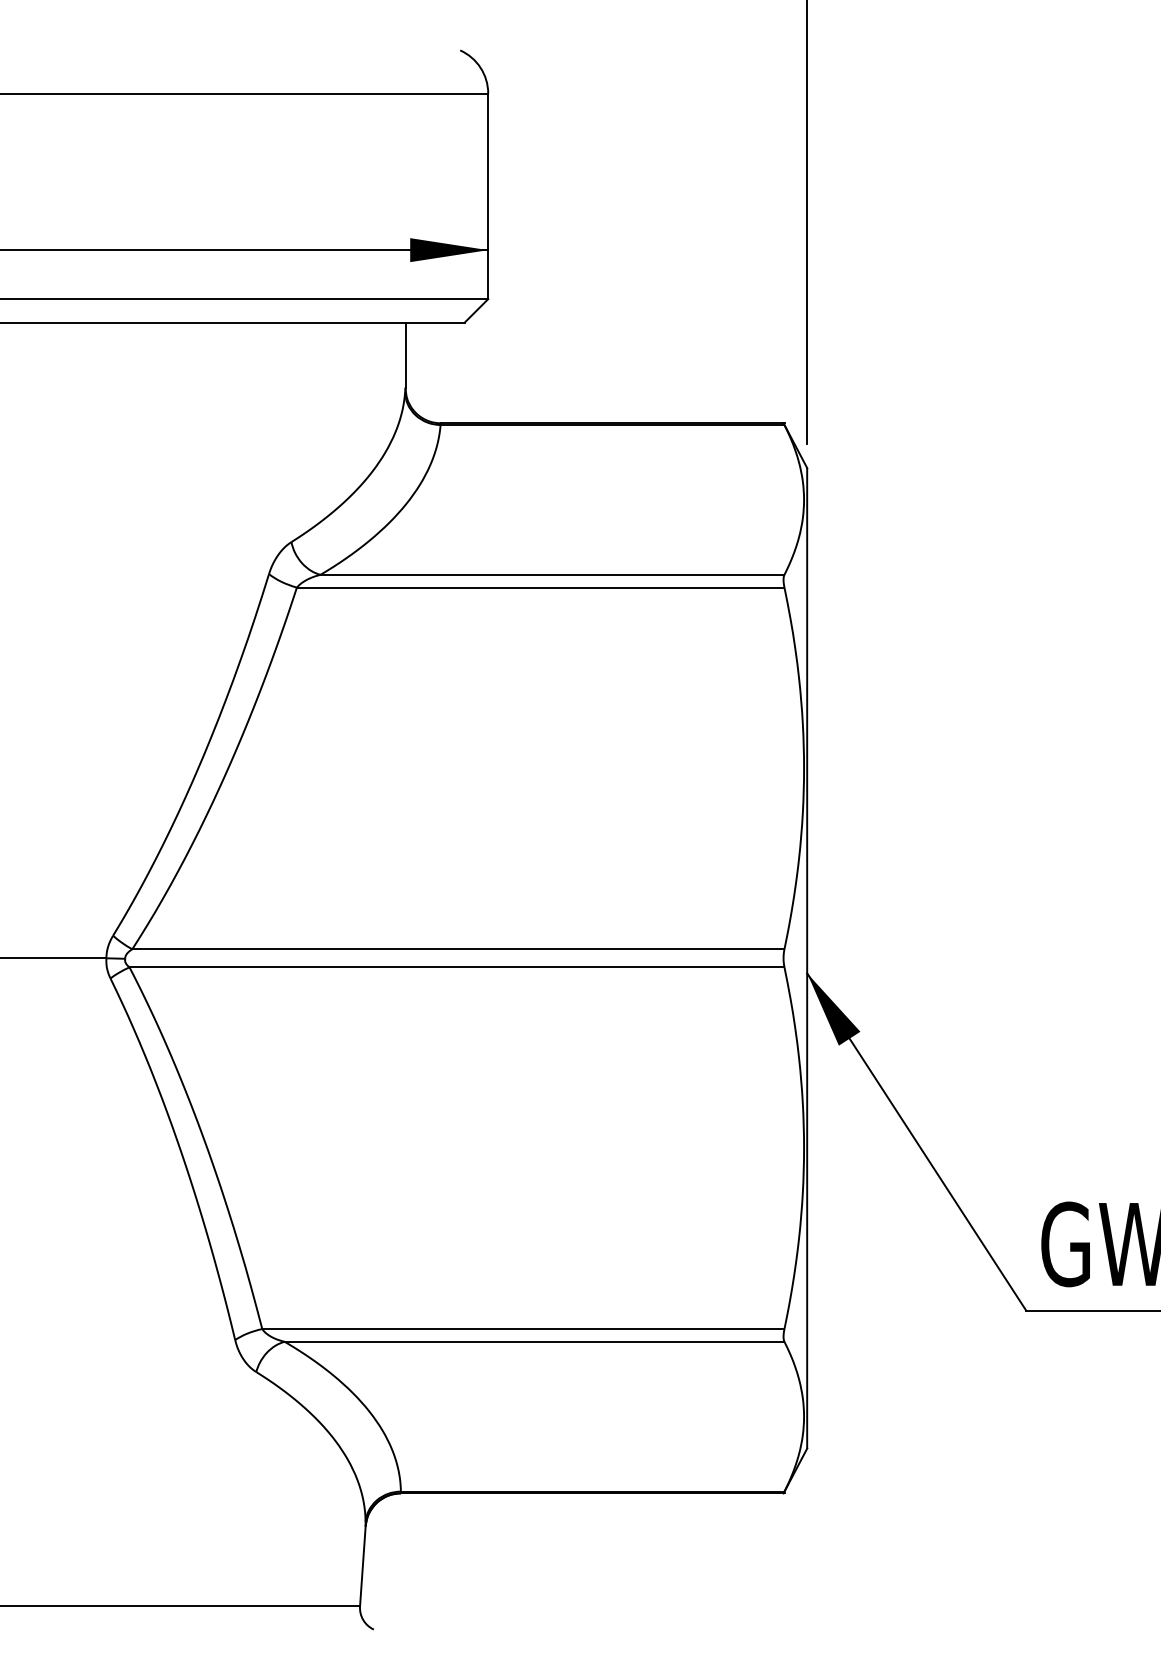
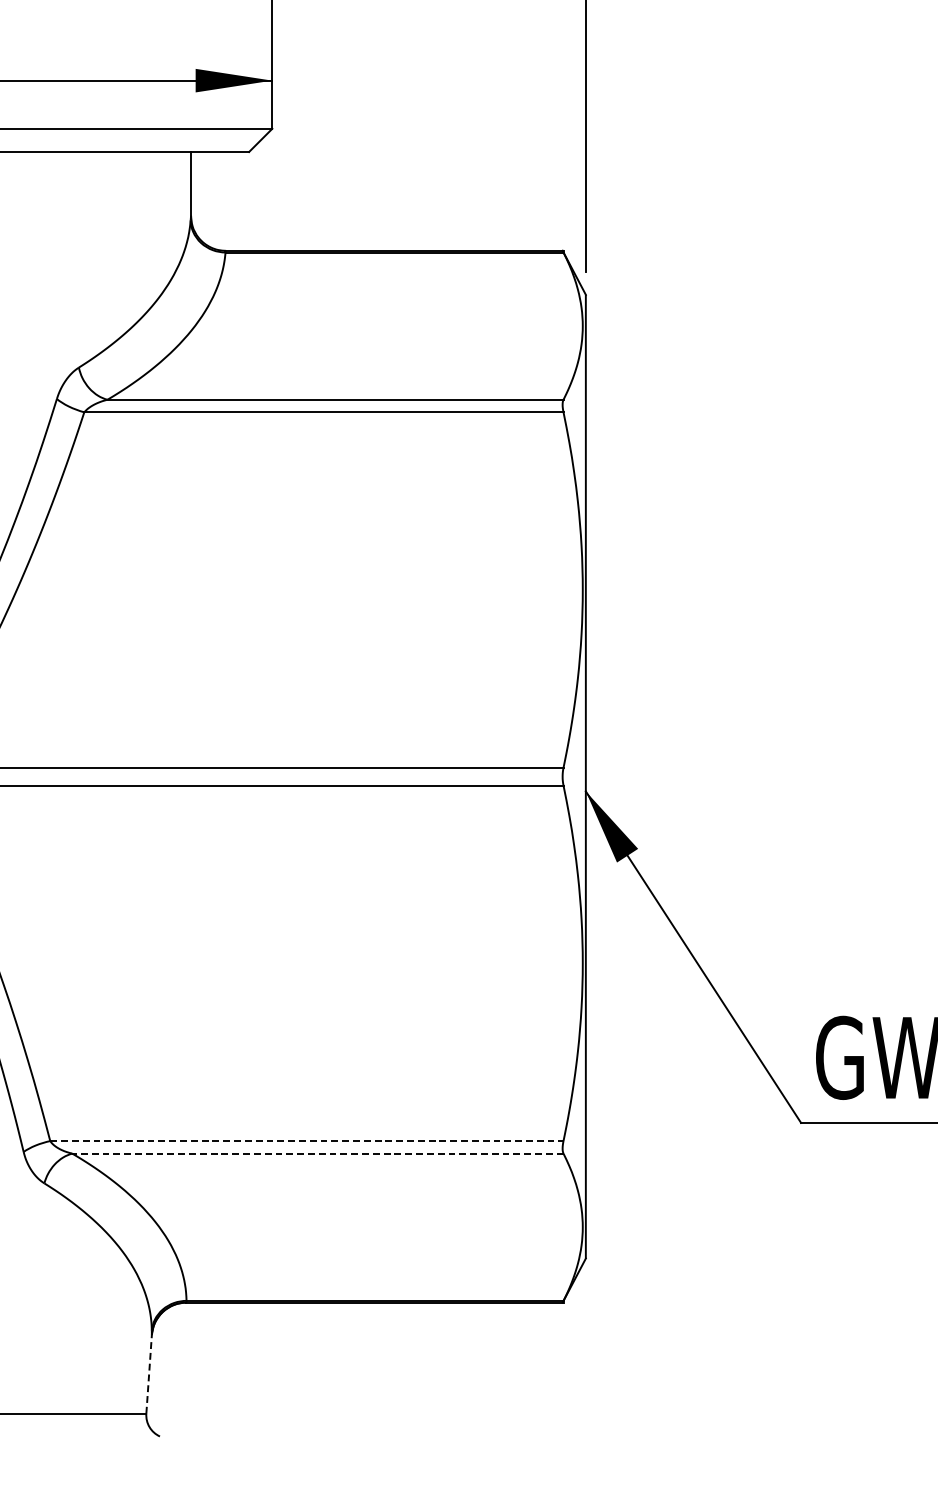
line: (523, 1329) -> (307, 1141), solid -> dashed
line: (534, 1341) -> (317, 1153), solid -> dashed
line: (362, 1565) -> (148, 1373), solid -> dashed

